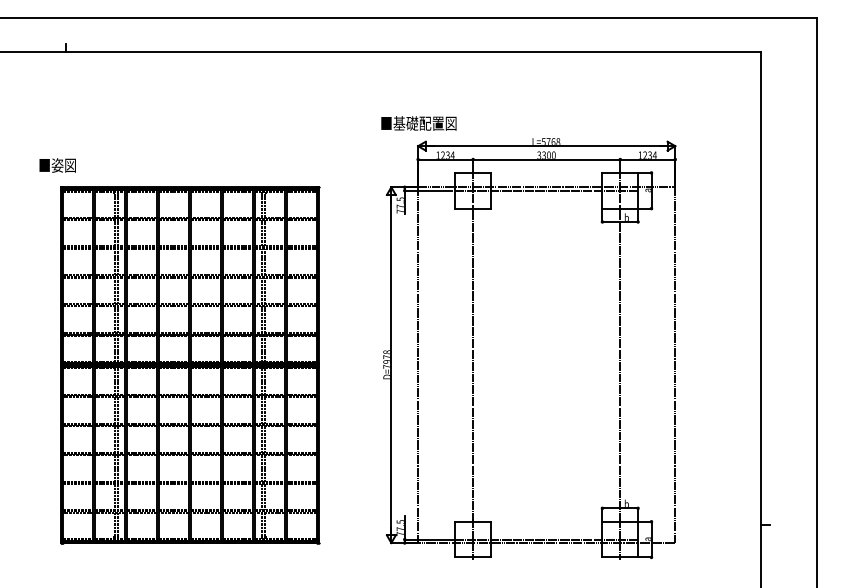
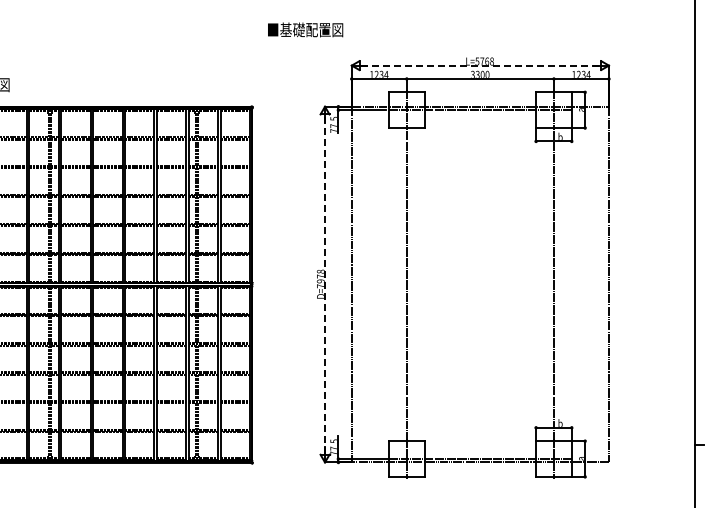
text: (418, 123) -> (305, 29), moved
line: (546, 146) -> (480, 65), solid -> dashed
line: (391, 365) -> (325, 284), solid -> dashed

